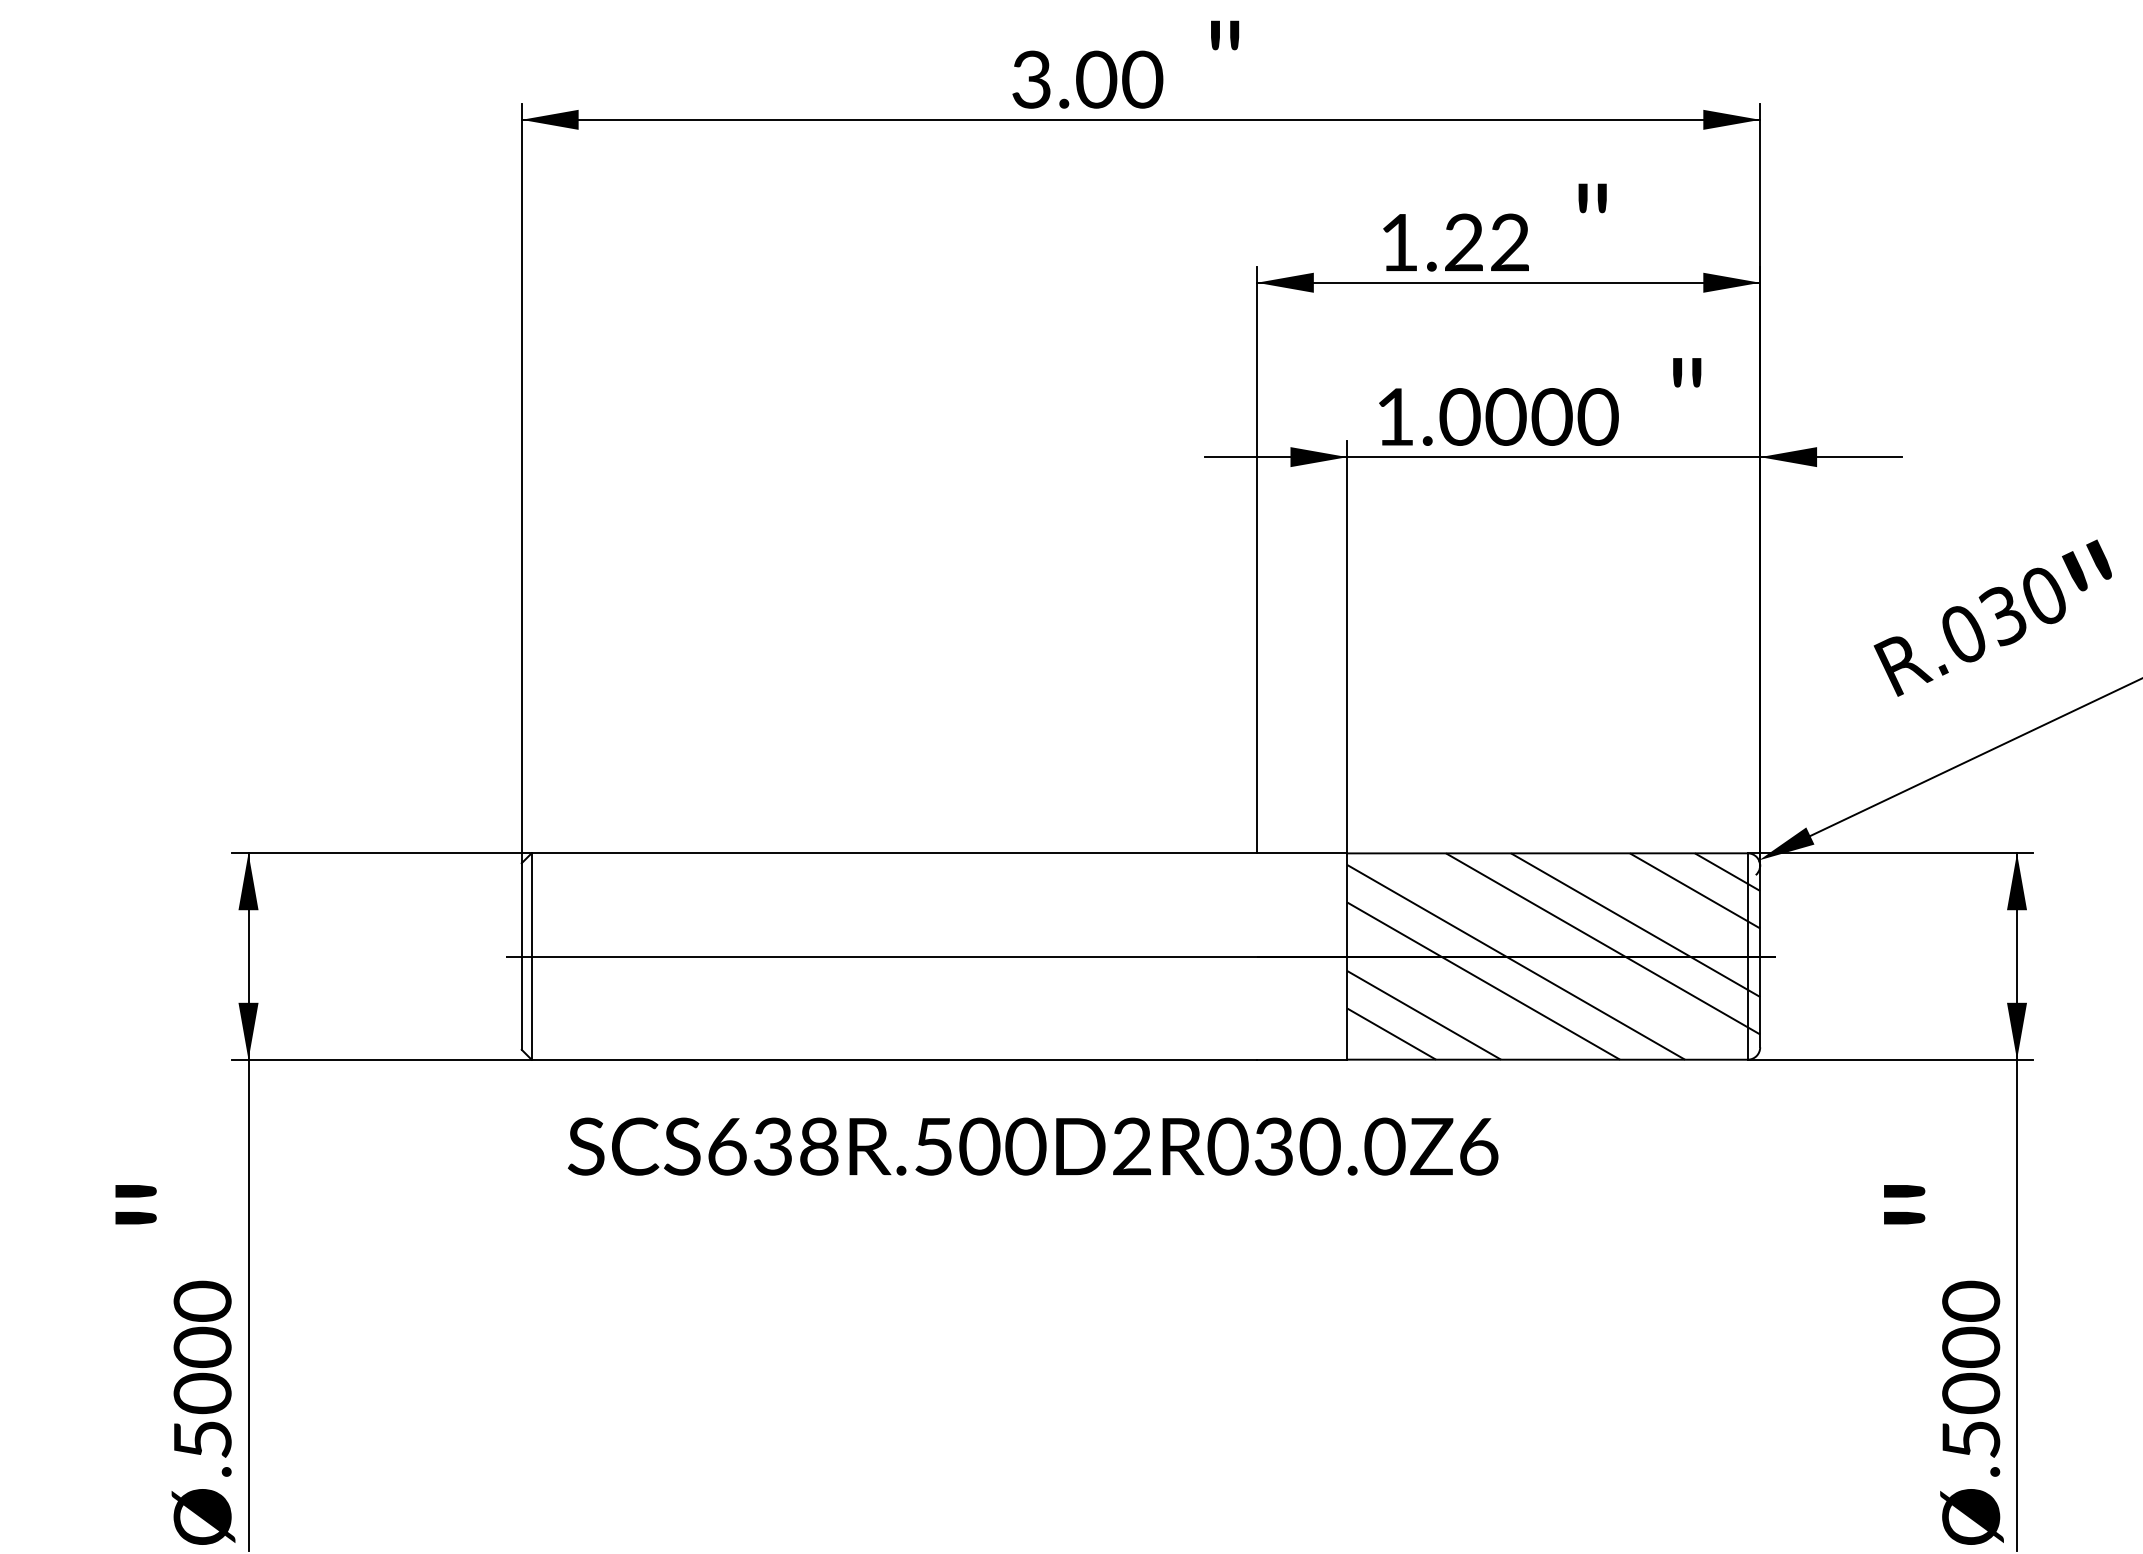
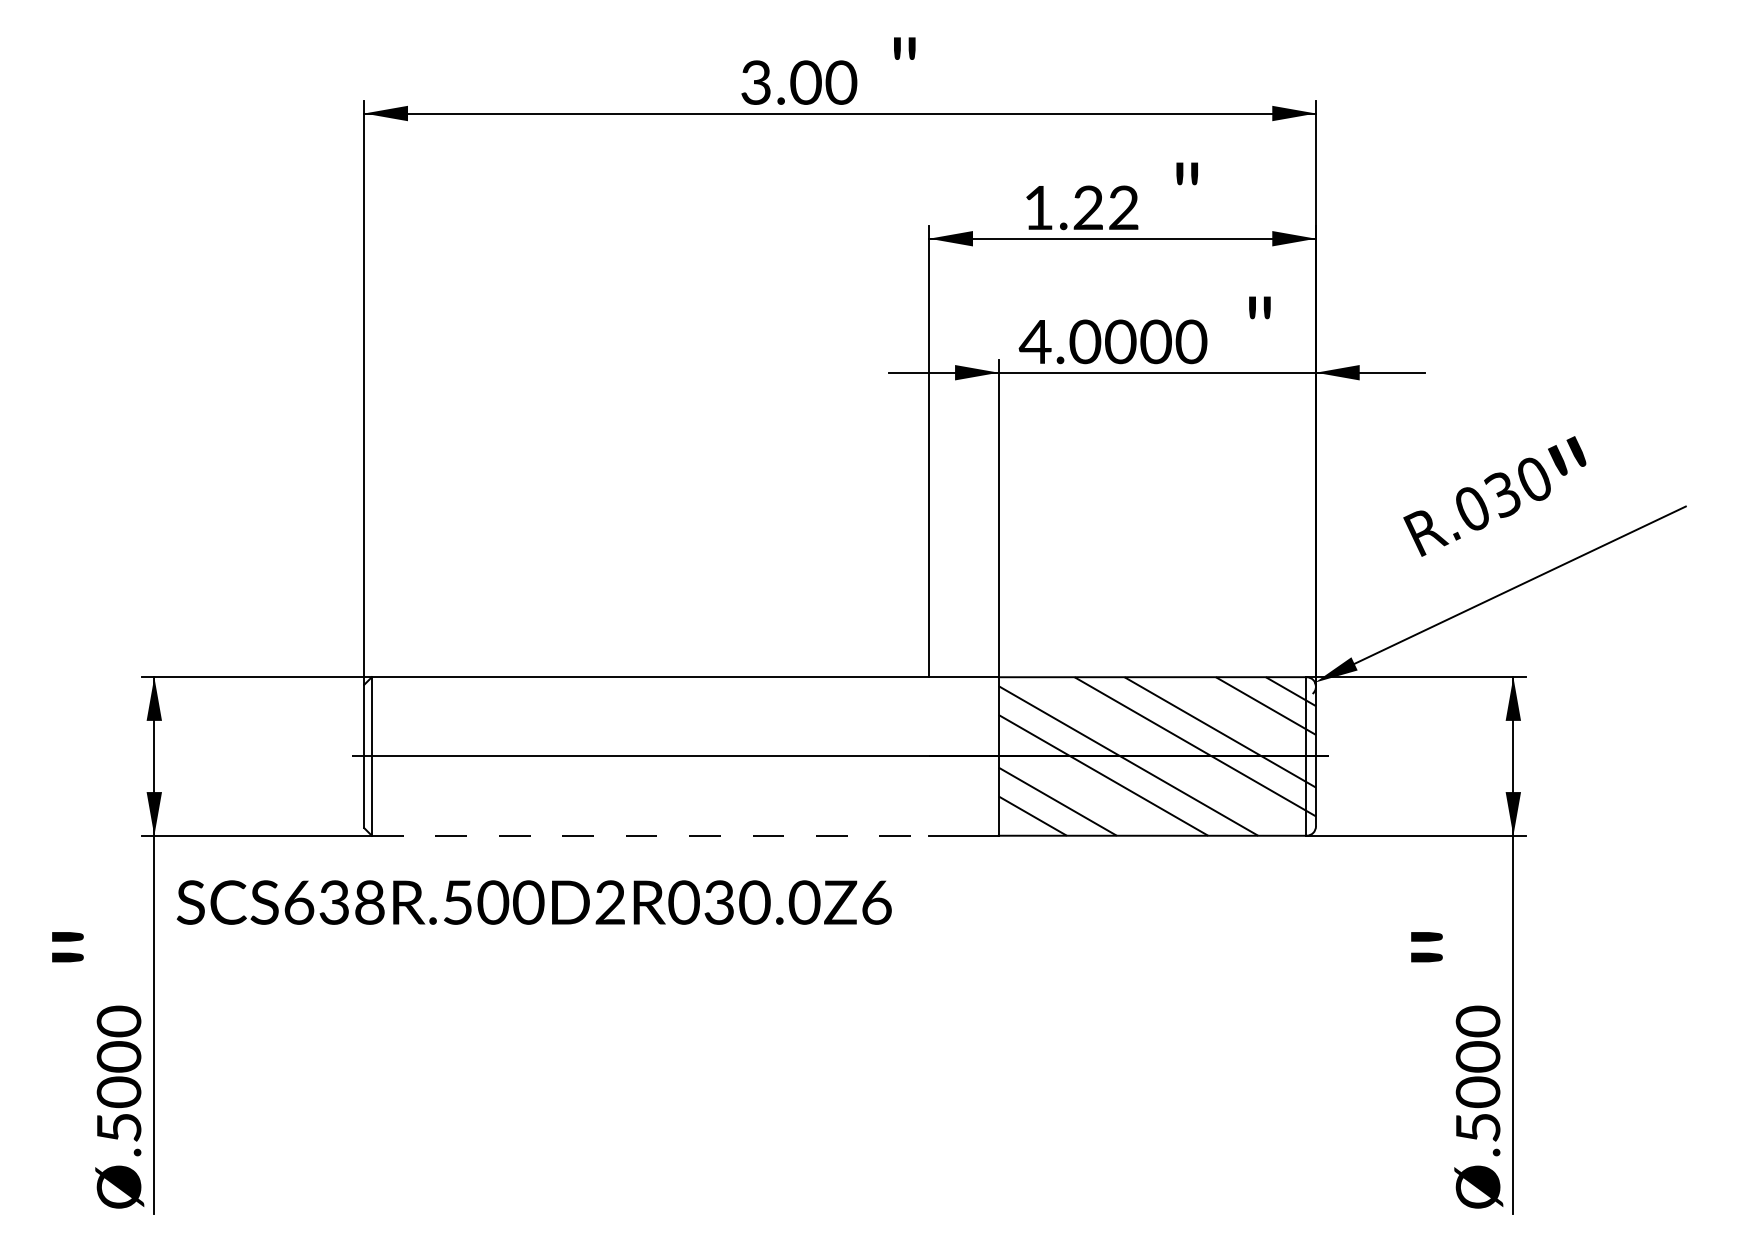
text: (1393, 416) -> (1034, 341), 1.0000 -> 4.0000
line: (894, 1059) -> (650, 835), solid -> dashed
text: (1032, 1146) -> (533, 902), moved

